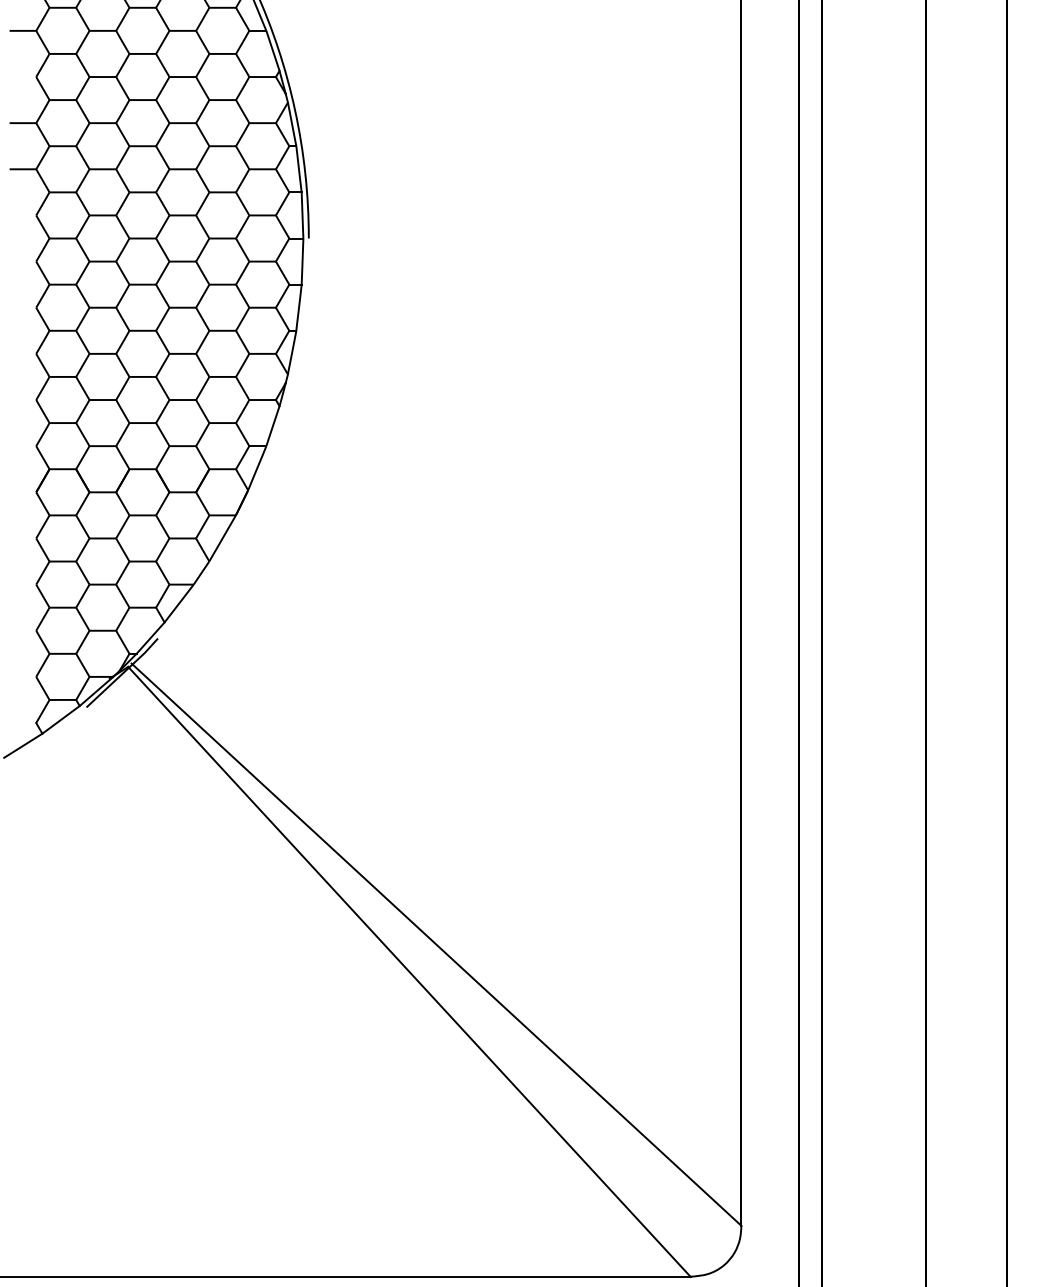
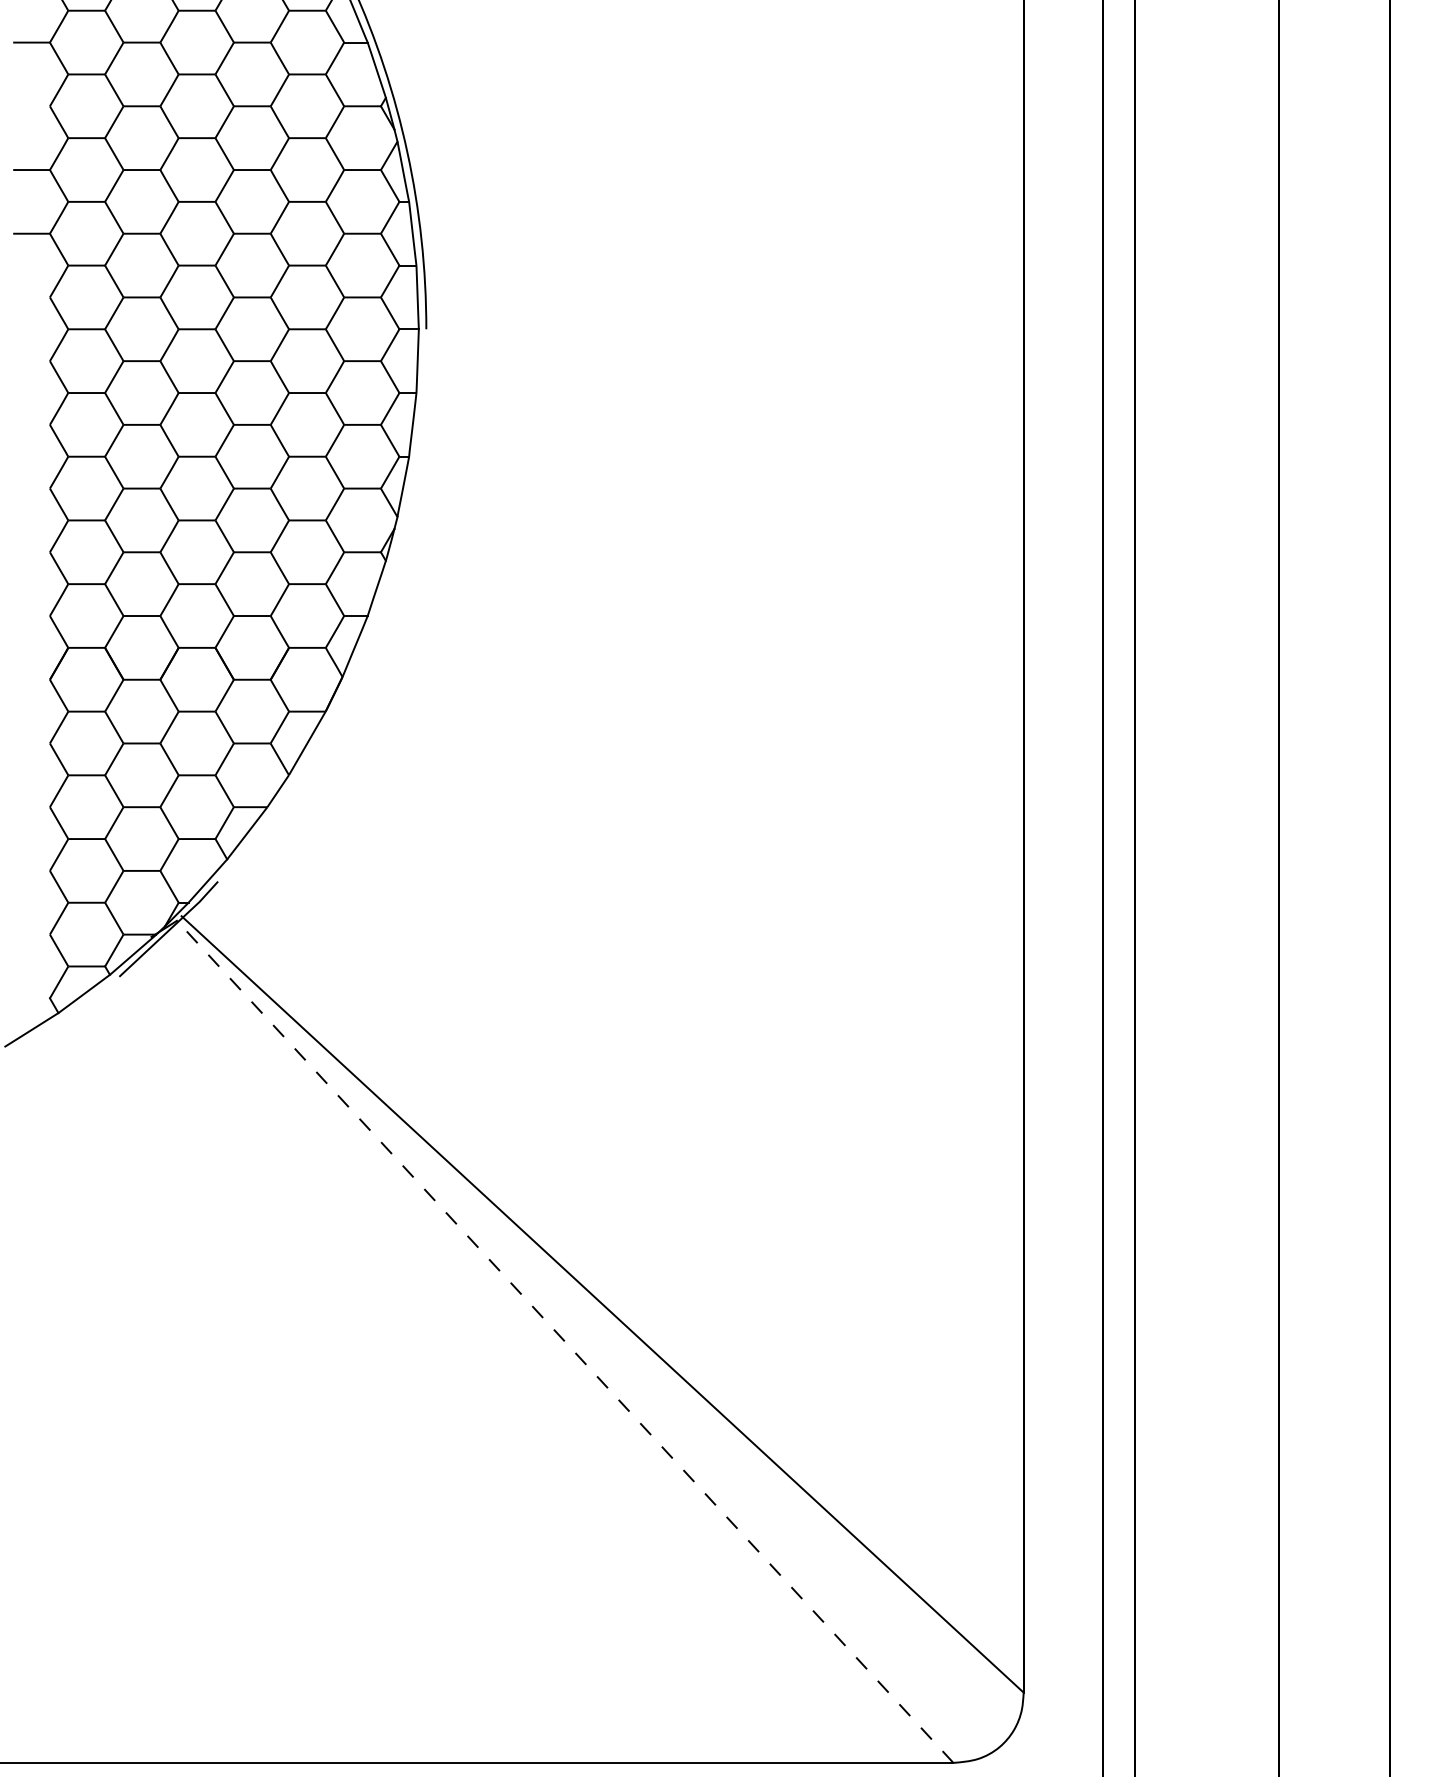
line: (409, 971) -> (565, 1341), solid -> dashed

